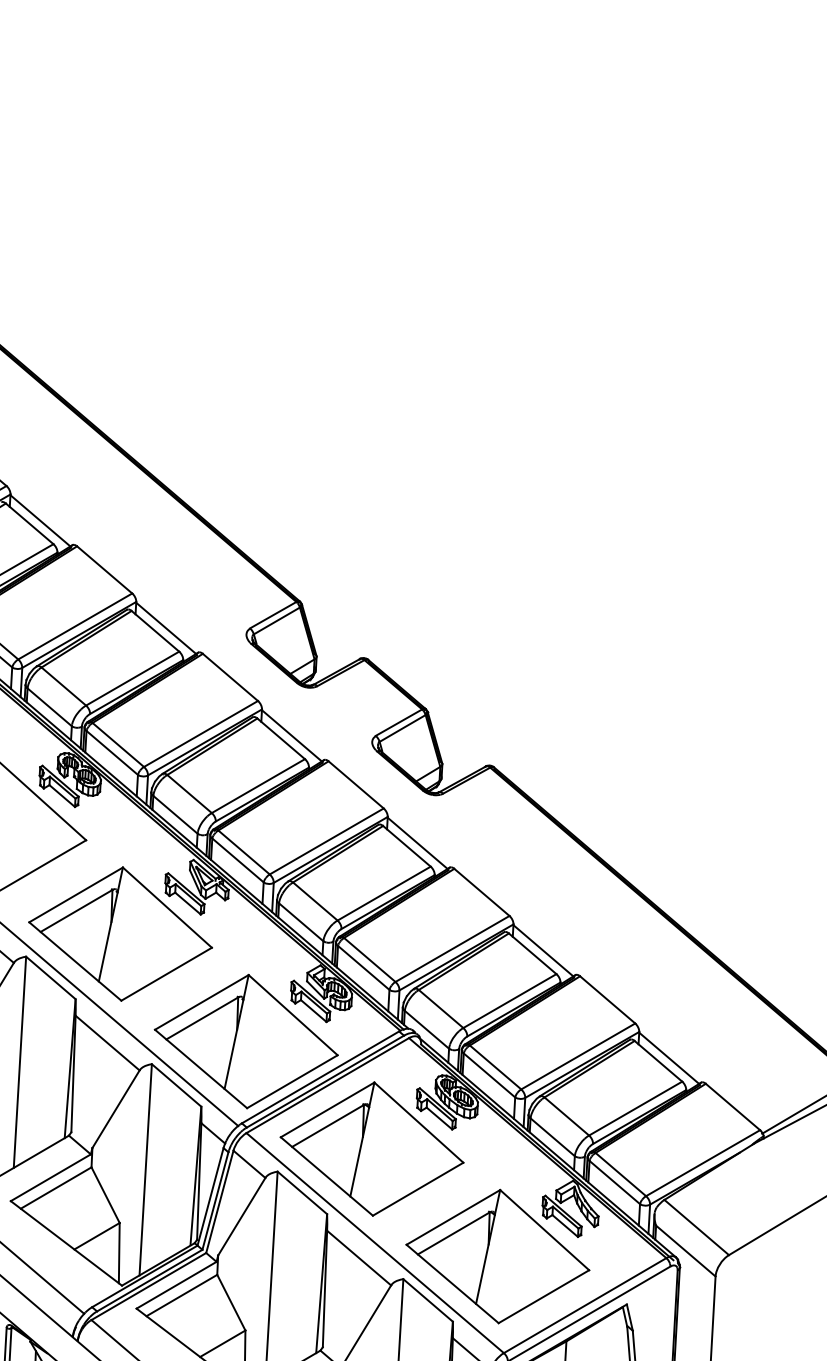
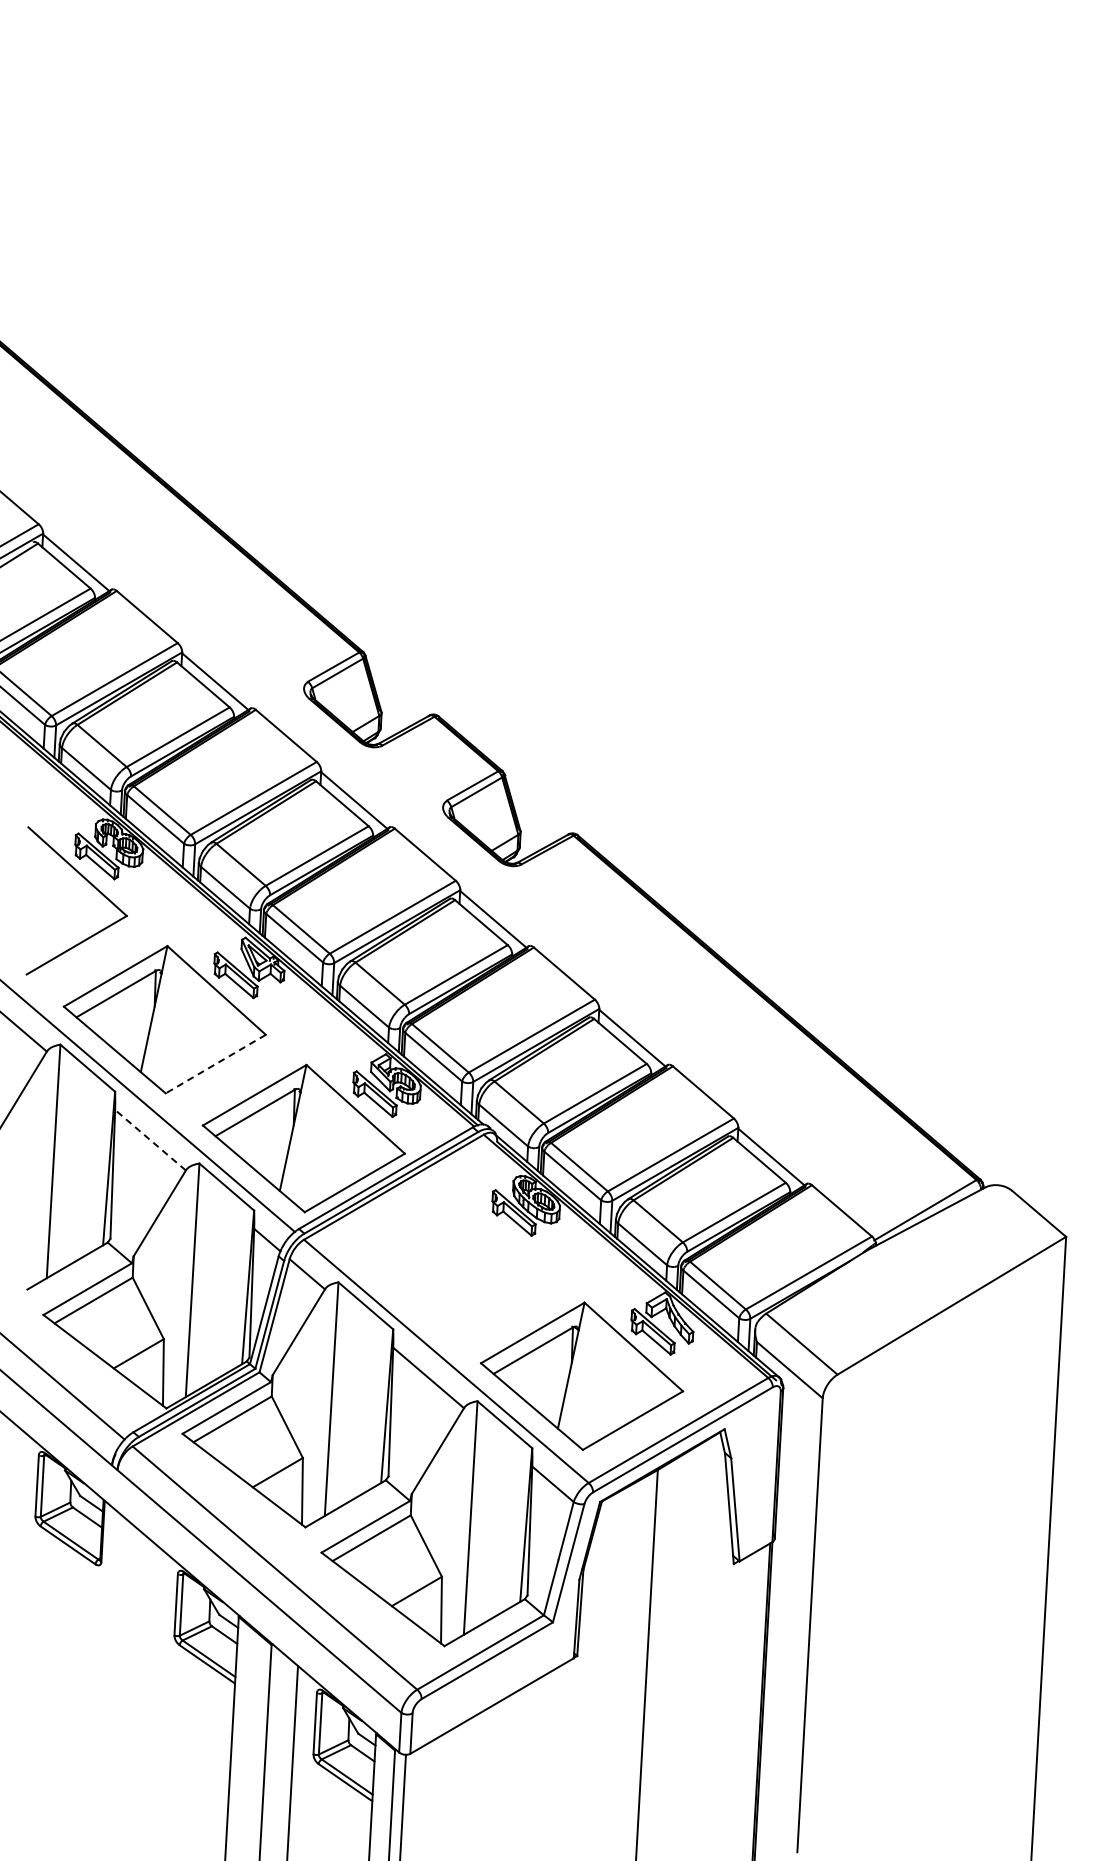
line: (166, 974) -> (215, 1064), solid -> dashed
line: (107, 1043) -> (150, 1140), solid -> dashed
part: (371, 1149) -> (442, 1257), removed

